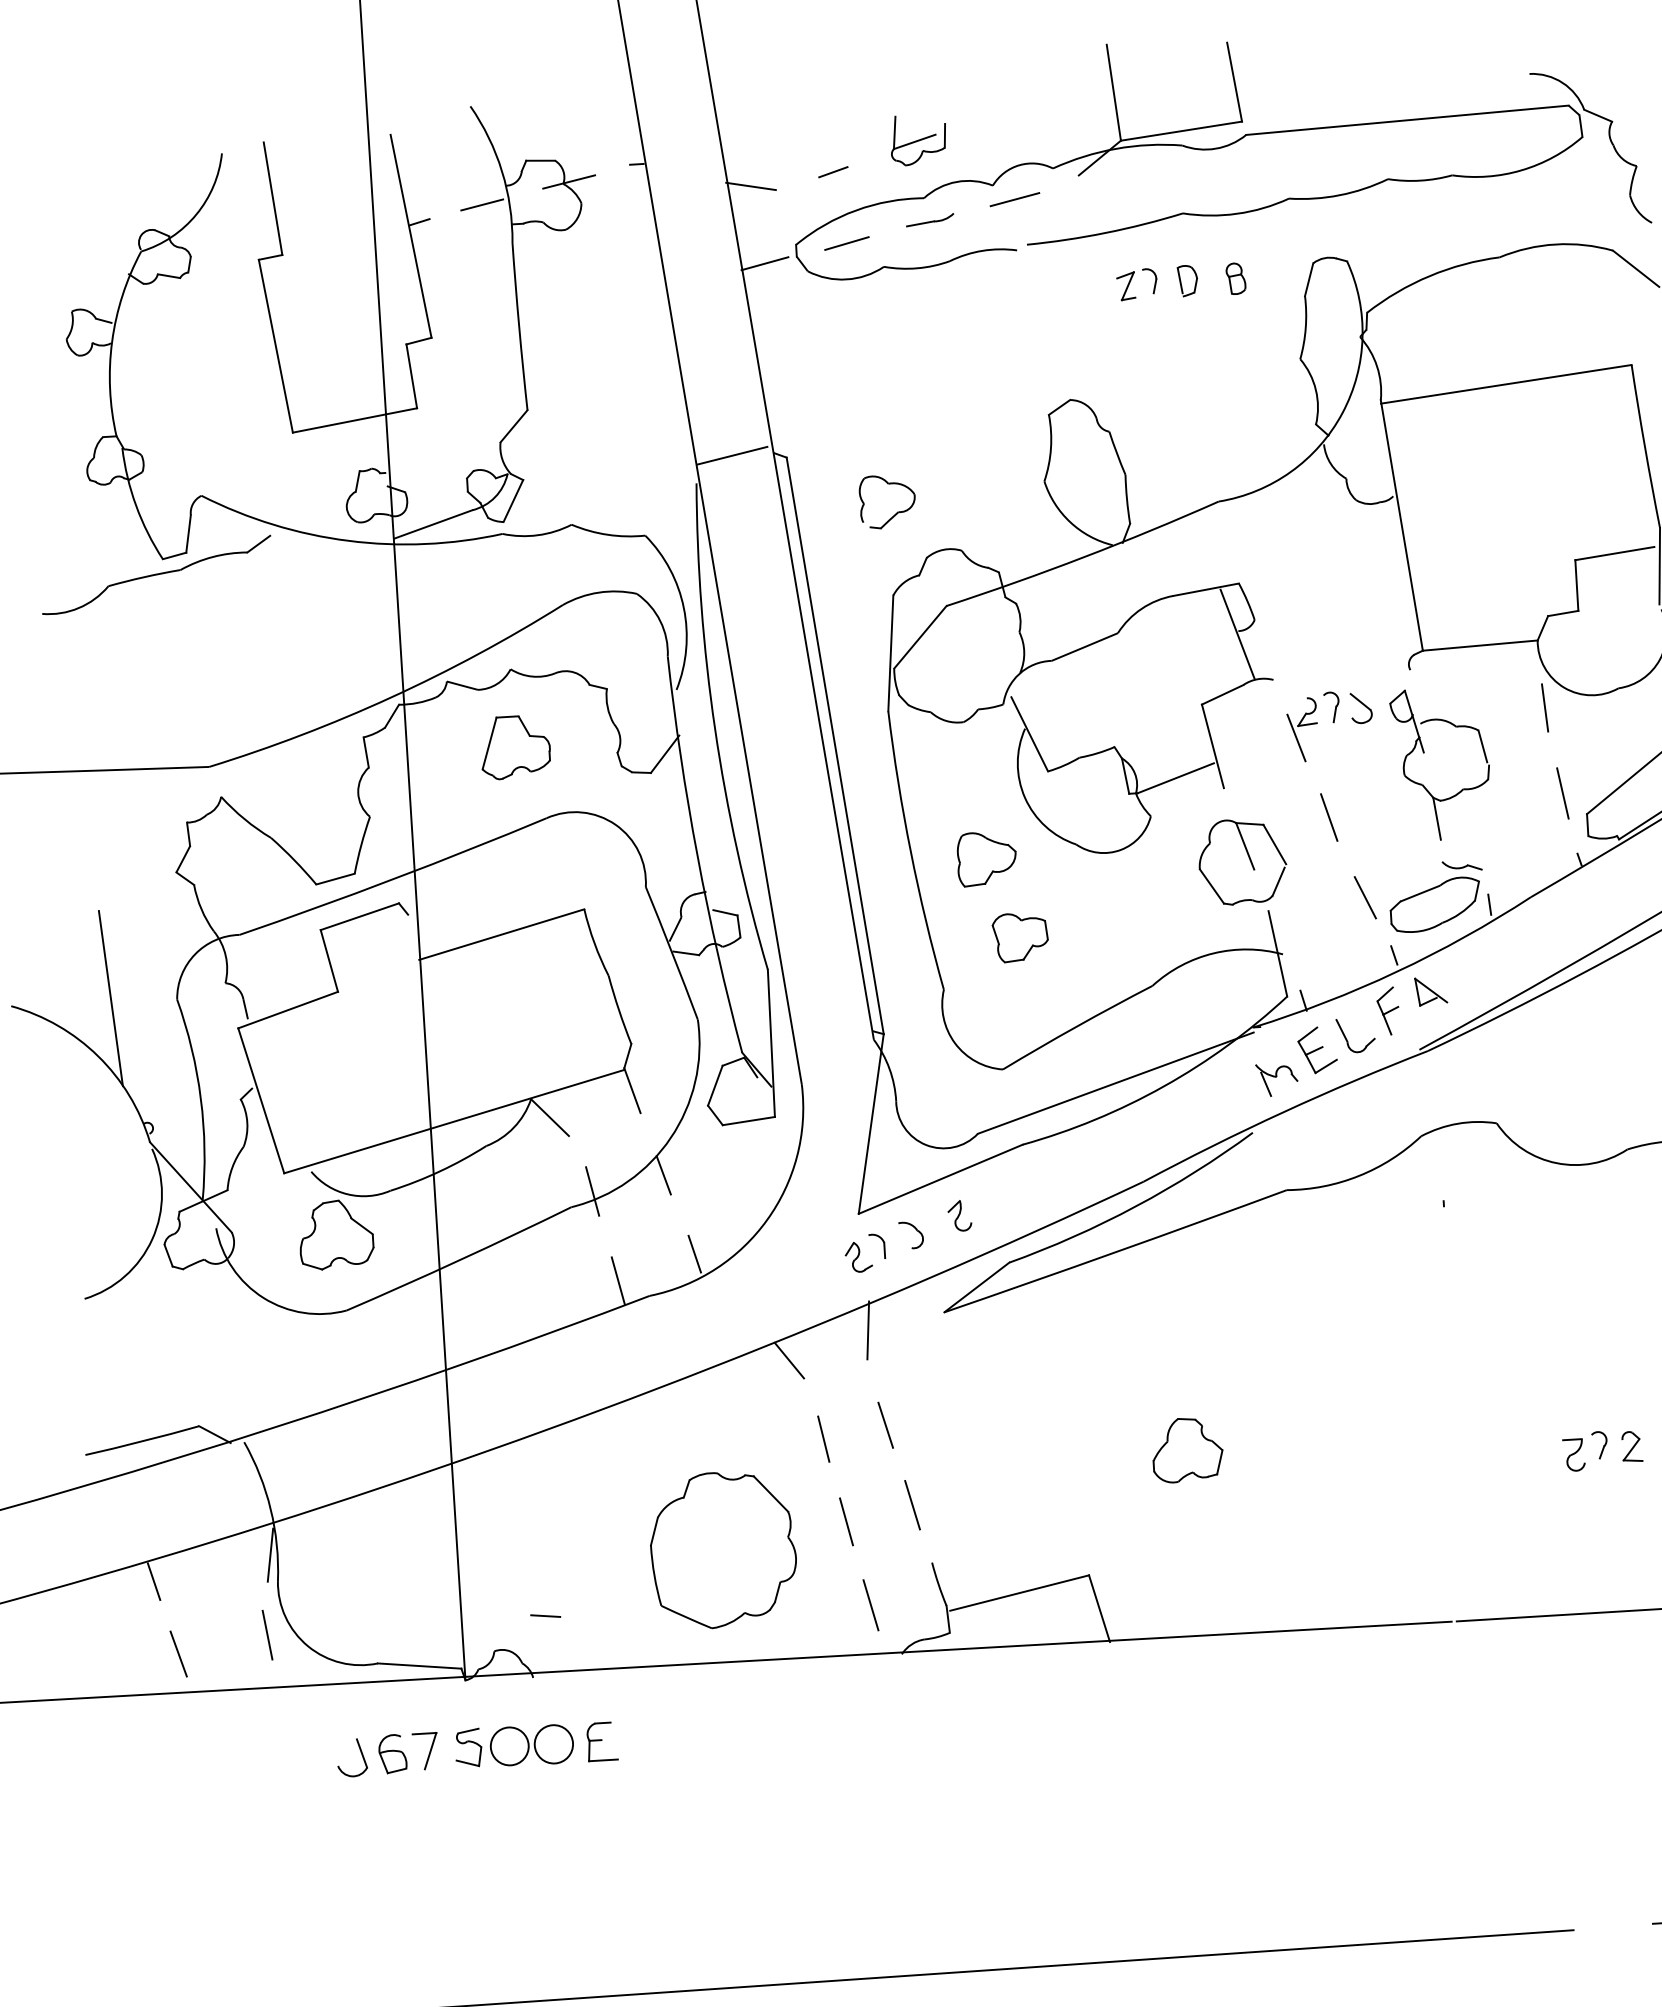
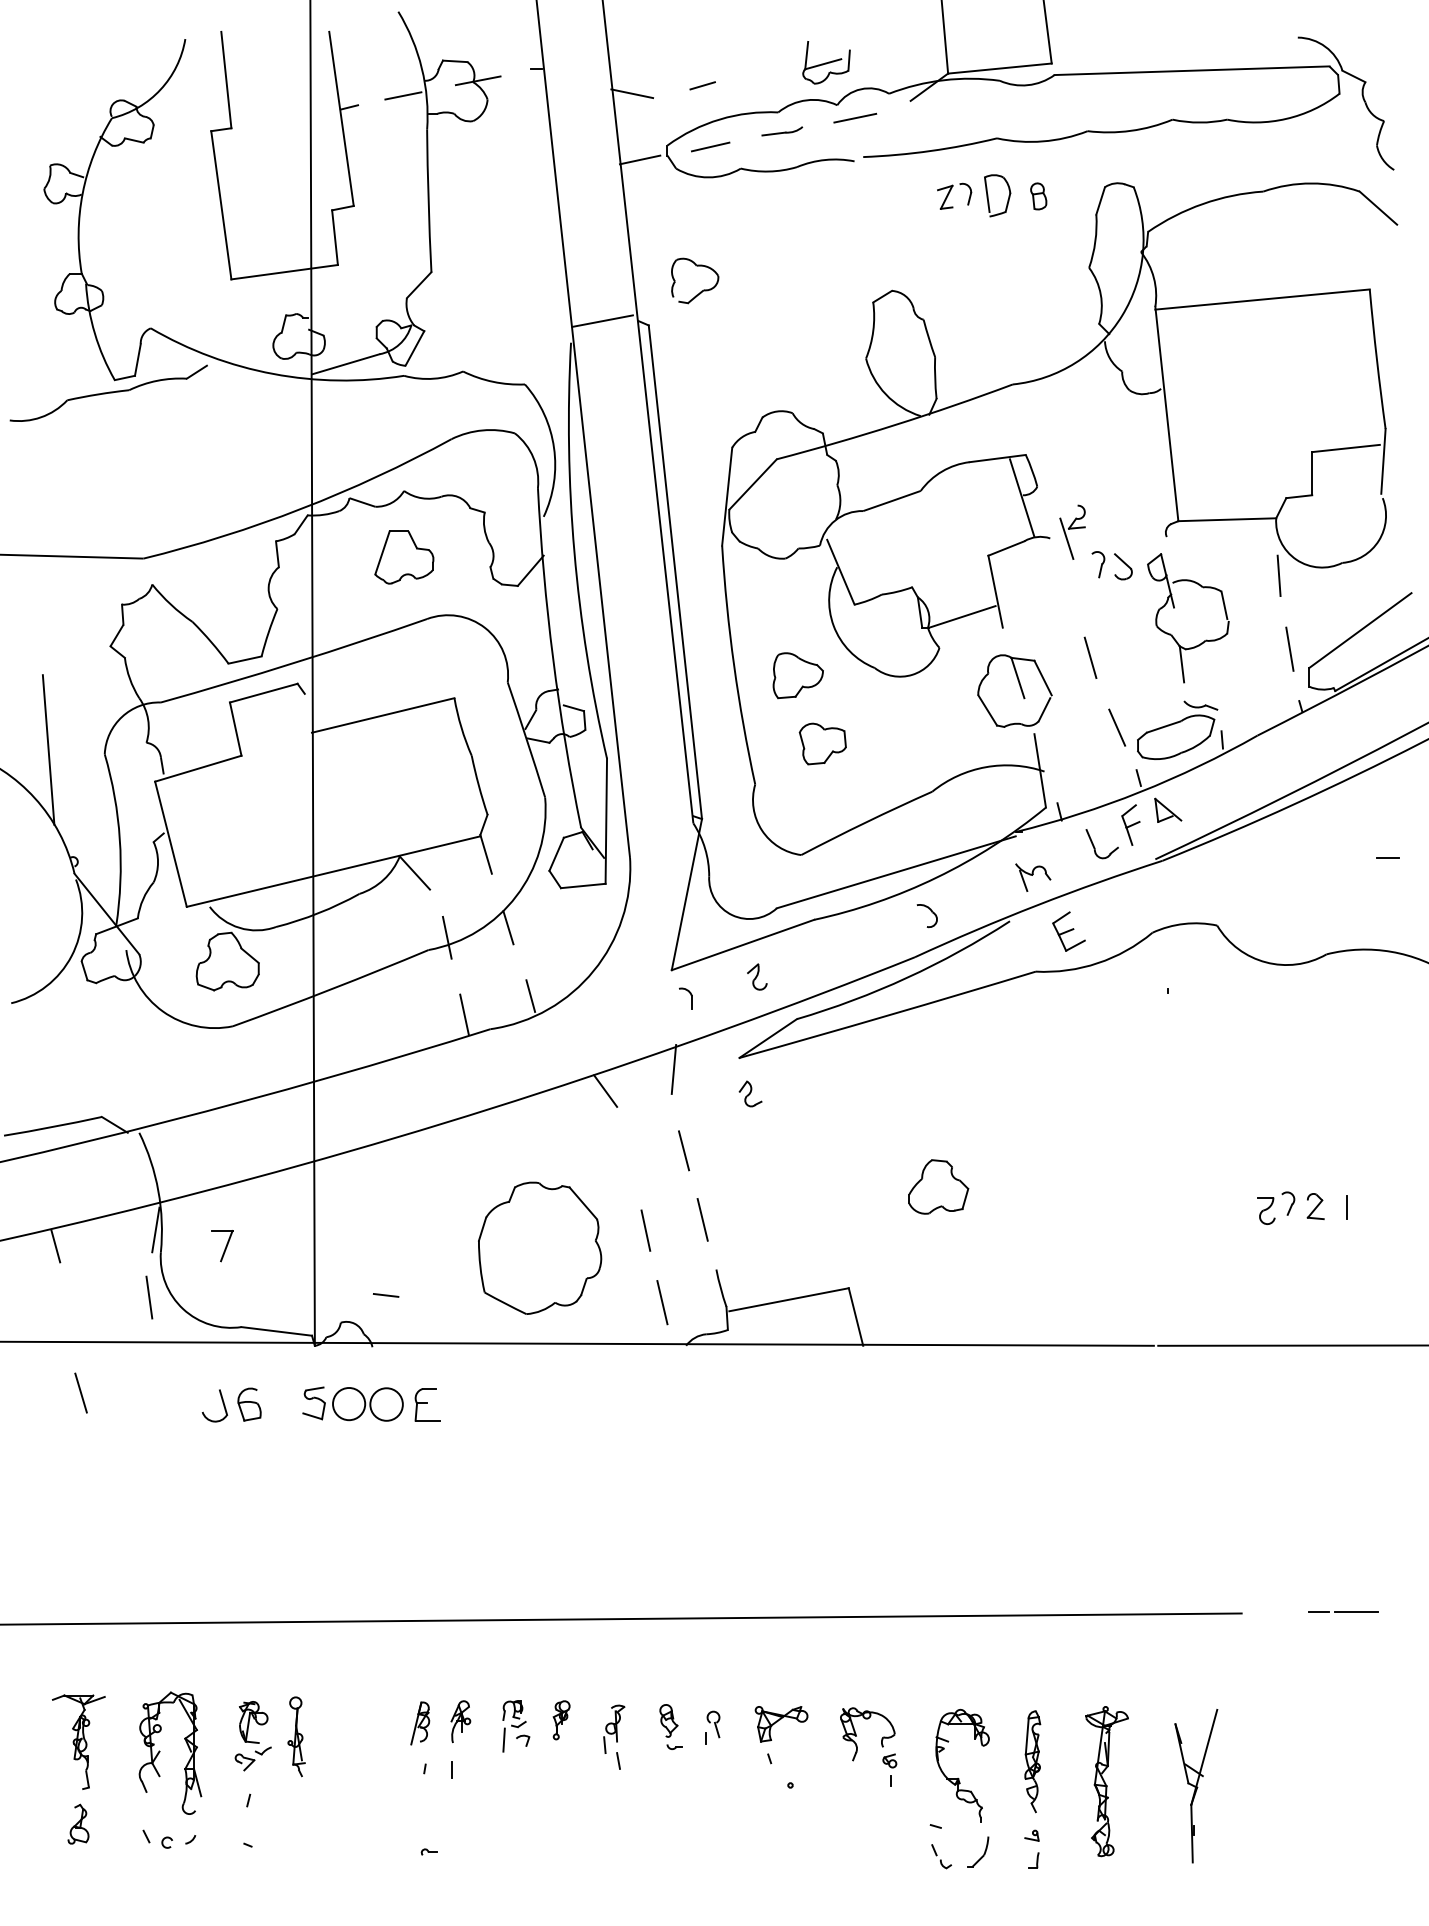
part: (918, 139) -> (826, 62), moved
part: (1187, 280) -> (997, 195), size x1.6
part: (895, 512) -> (701, 290), moved
part: (1302, 729) -> (1072, 531), moved
part: (1316, 1050) -> (1068, 931), moved
part: (916, 1230) -> (931, 912), moved
part: (858, 1256) -> (750, 1093), moved
line: (823, 1439) -> (630, 1159), removed
line: (177, 1653) -> (80, 1392), moved
part: (425, 1751) -> (222, 1246), moved

